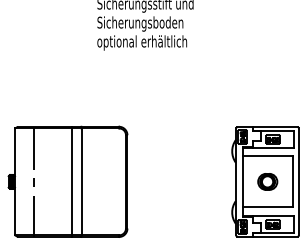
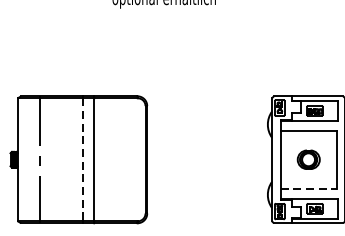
line: (71, 182) -> (82, 160), solid -> dashed
line: (268, 207) -> (309, 189), solid -> dashed

